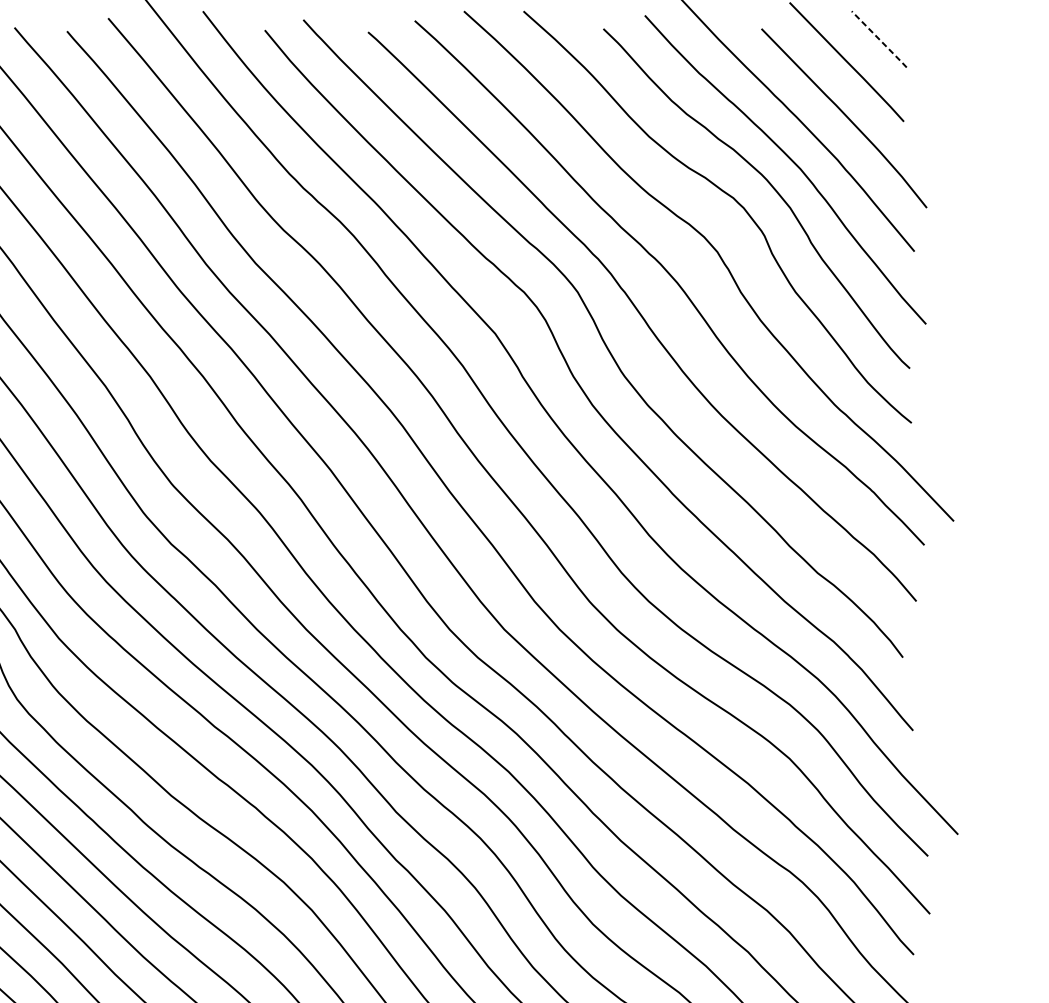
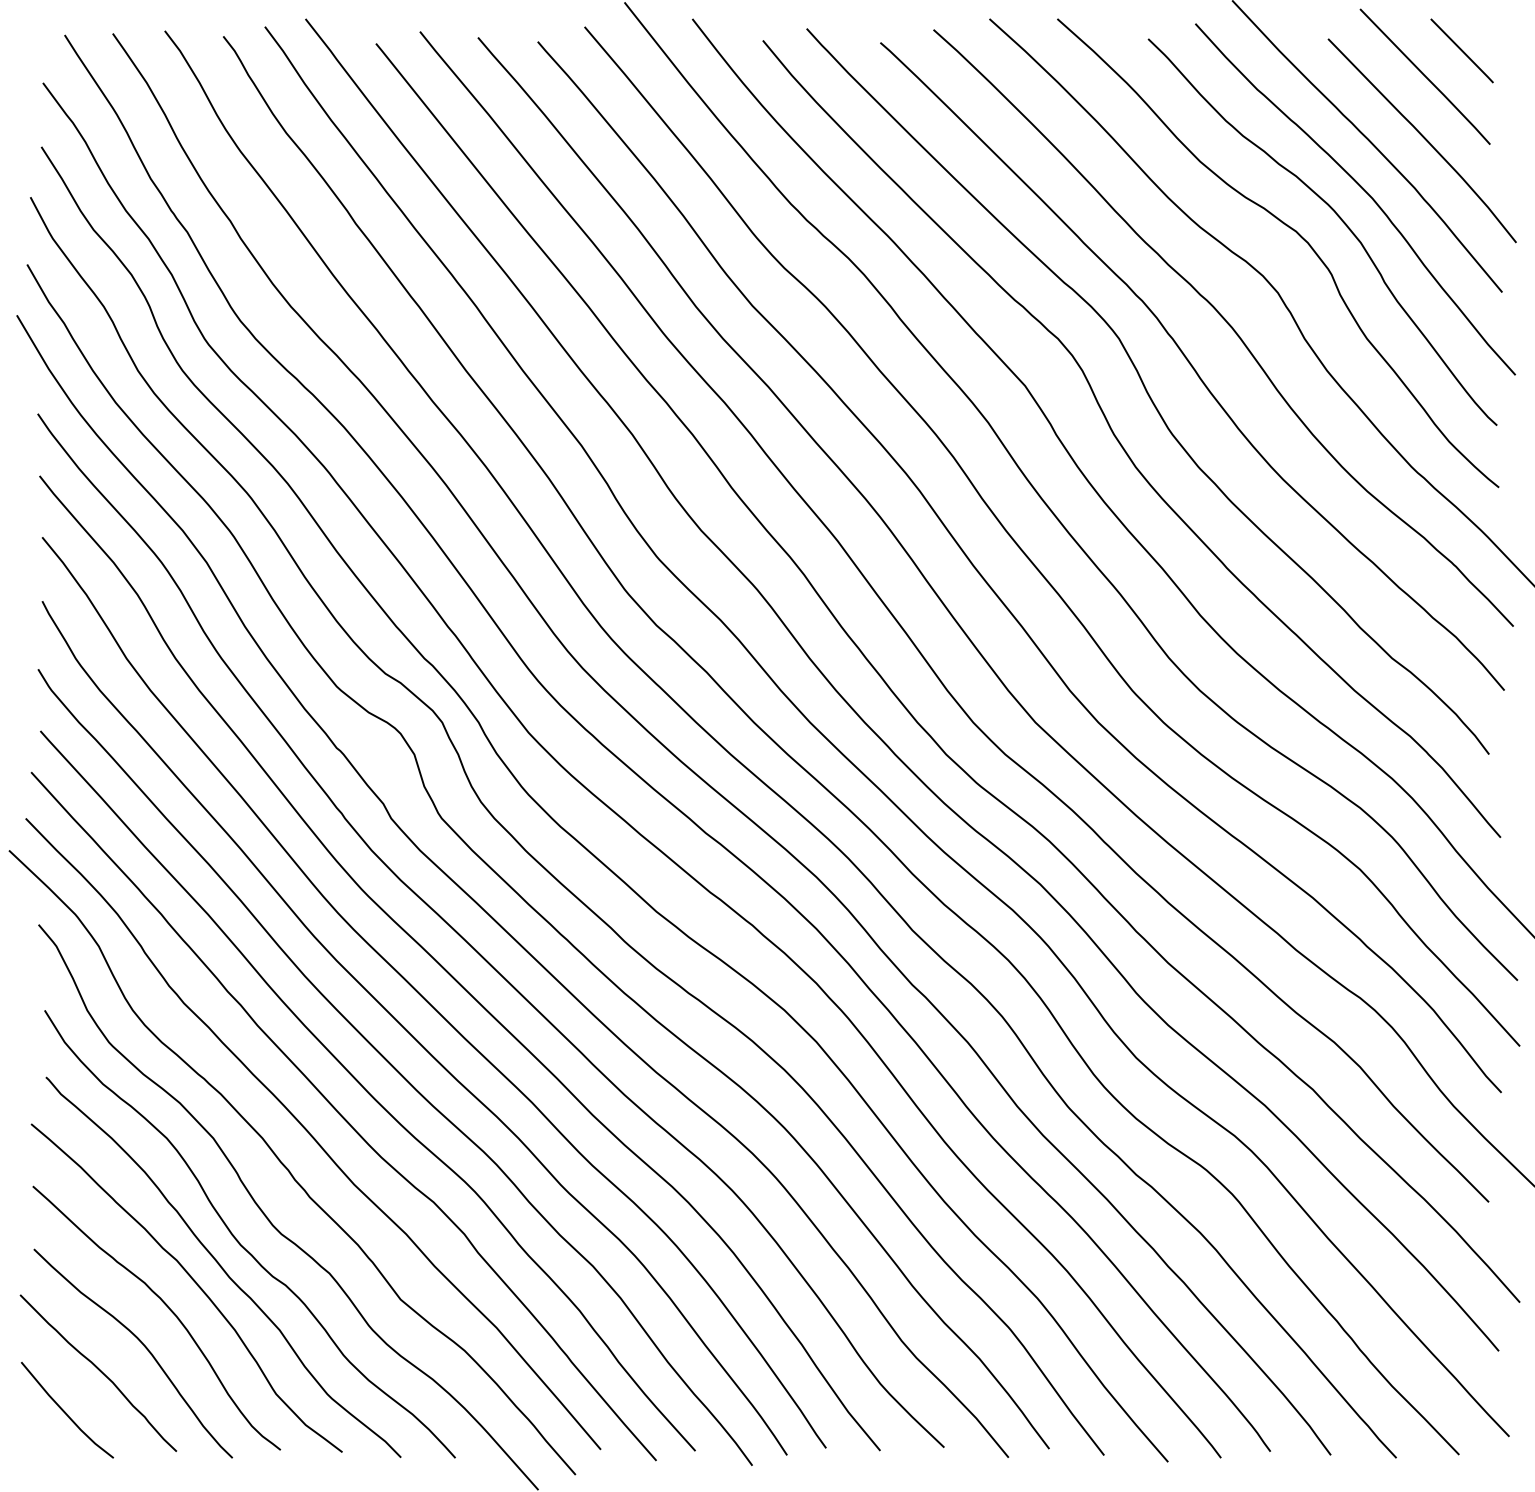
line: (879, 39) -> (1462, 50), dashed -> solid

